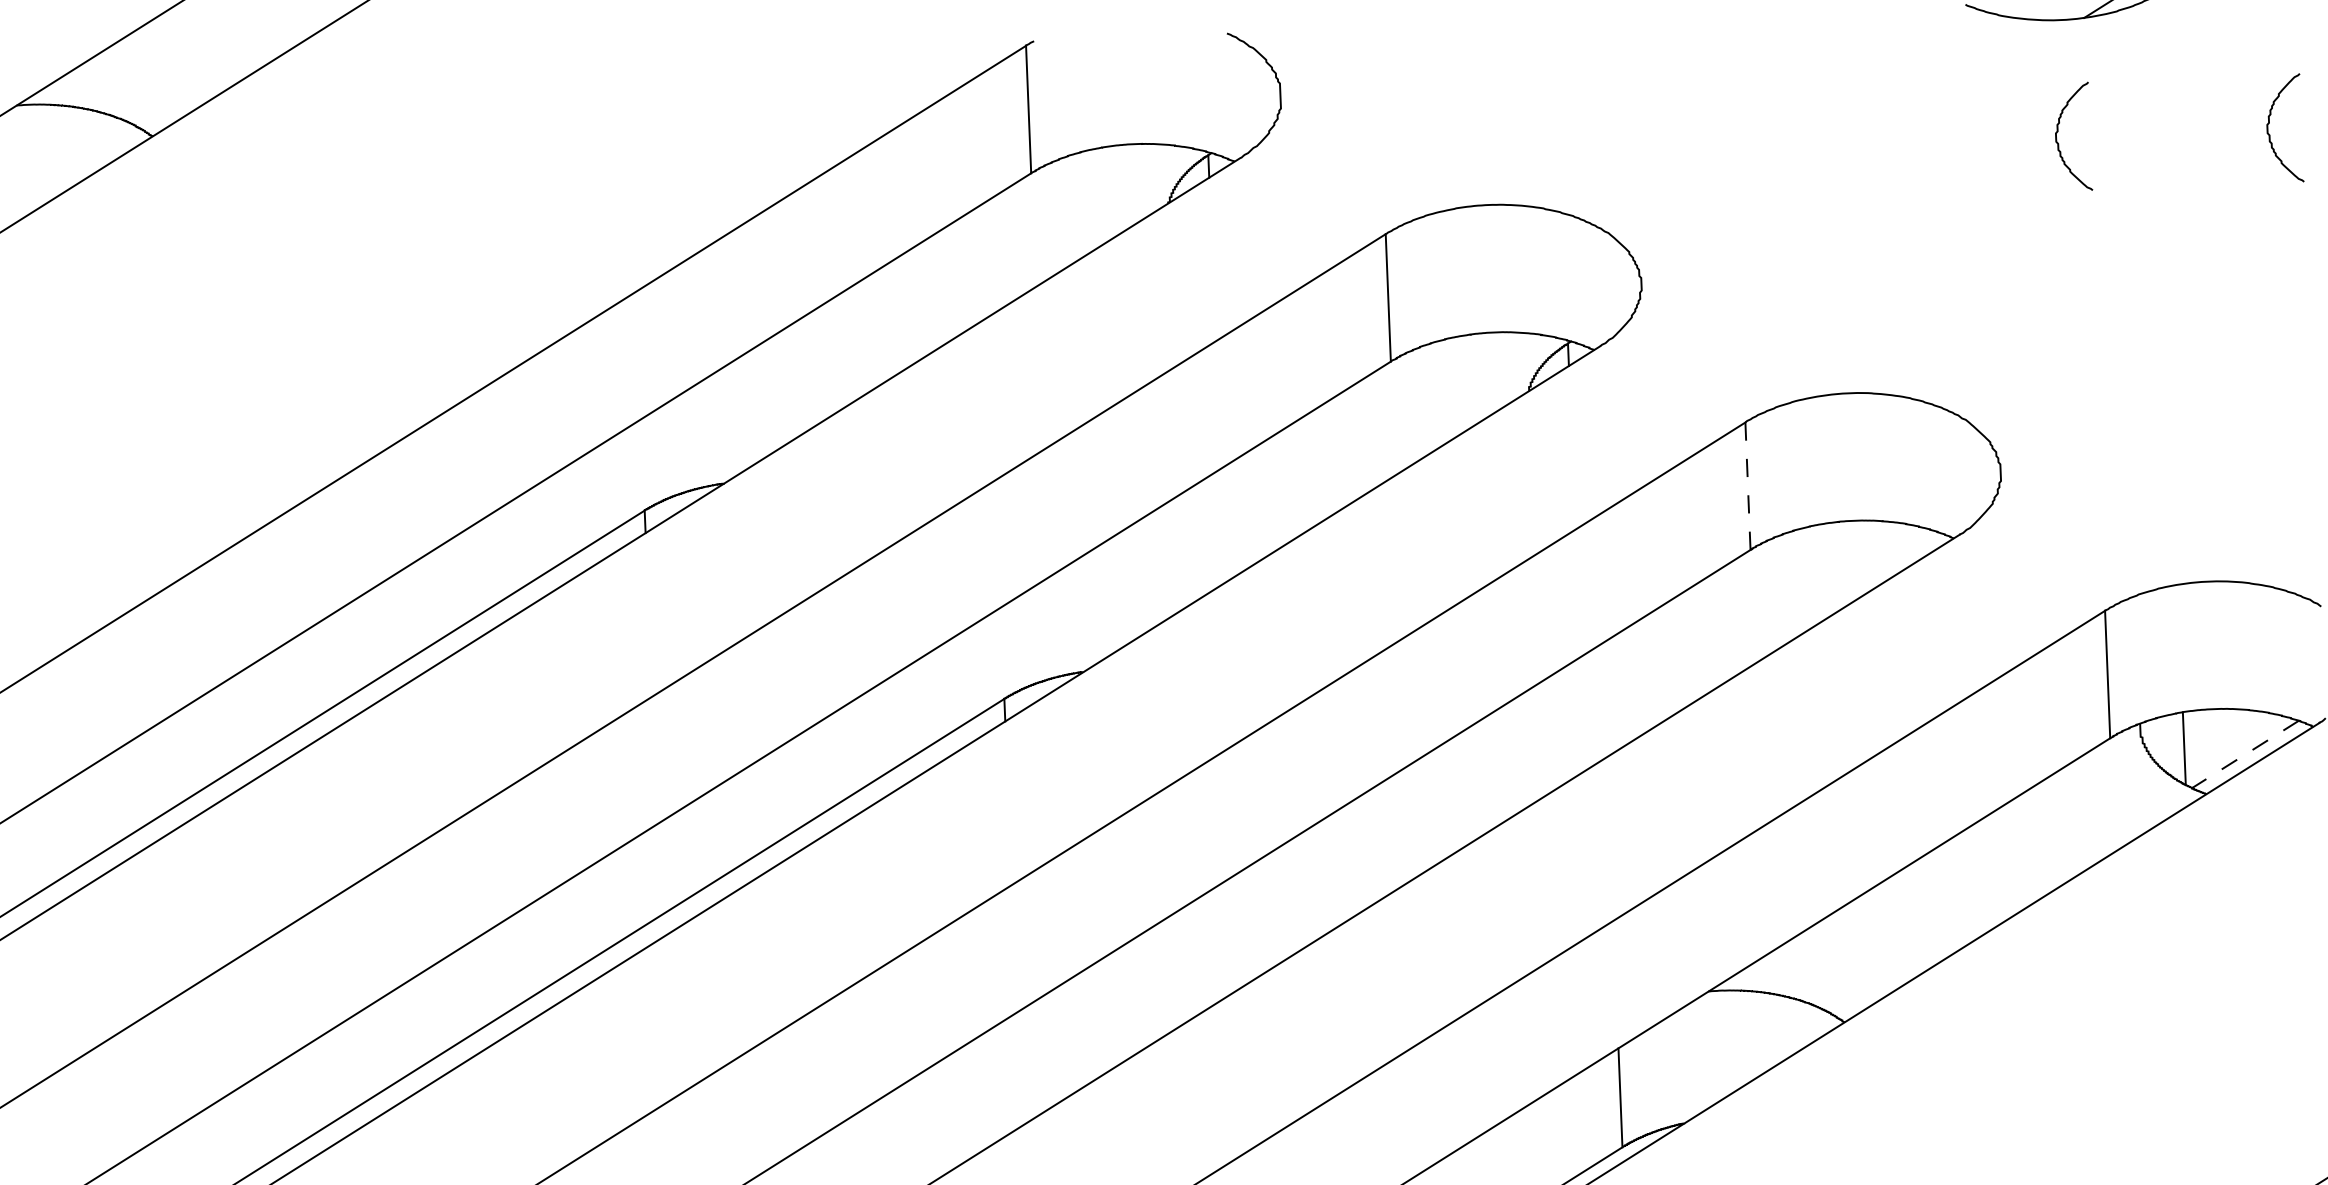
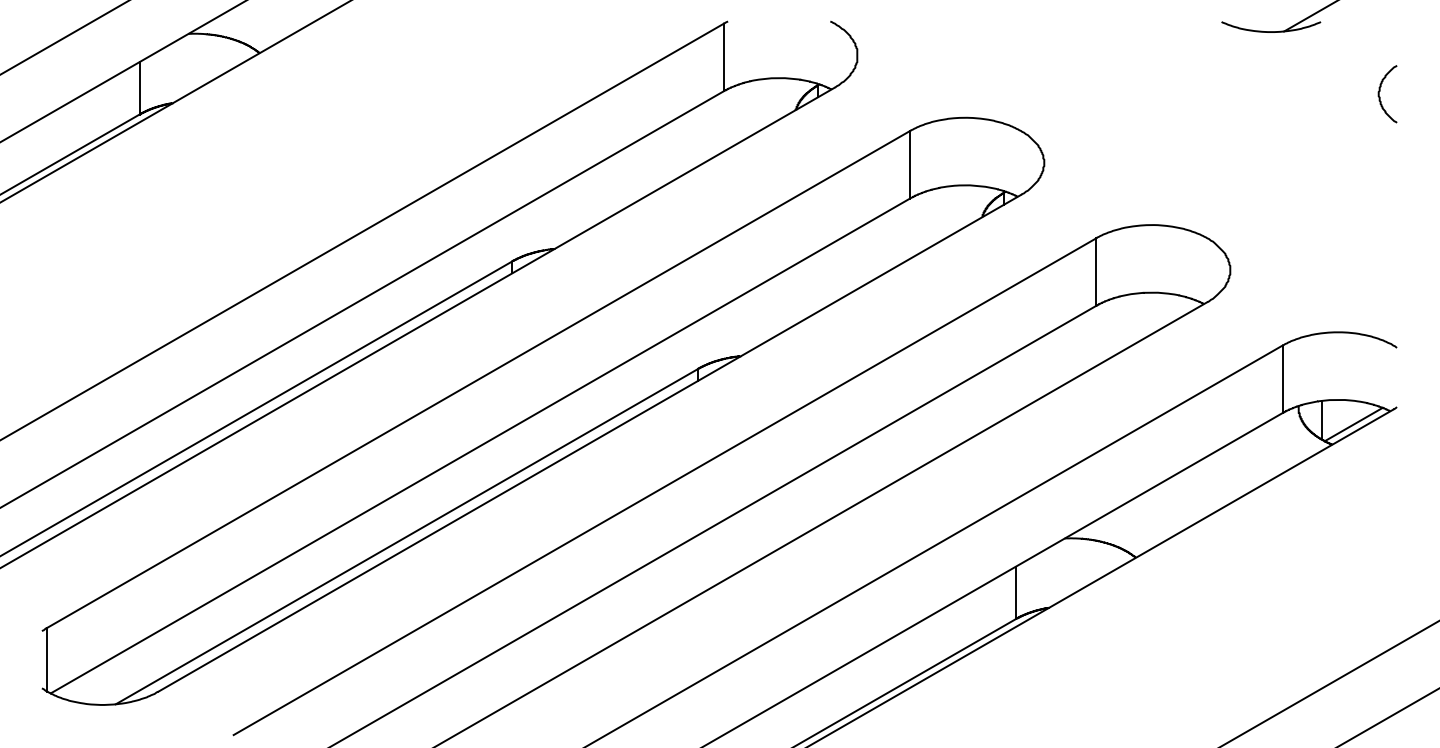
curve: (2059, 141) -> (1268, 96), removed
line: (1748, 487) -> (1096, 272), dashed -> solid
line: (2244, 754) -> (1353, 424), dashed -> solid

